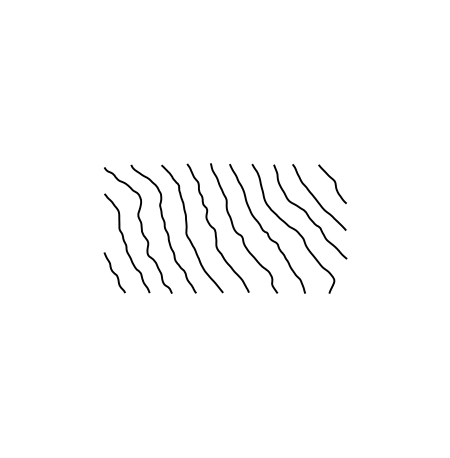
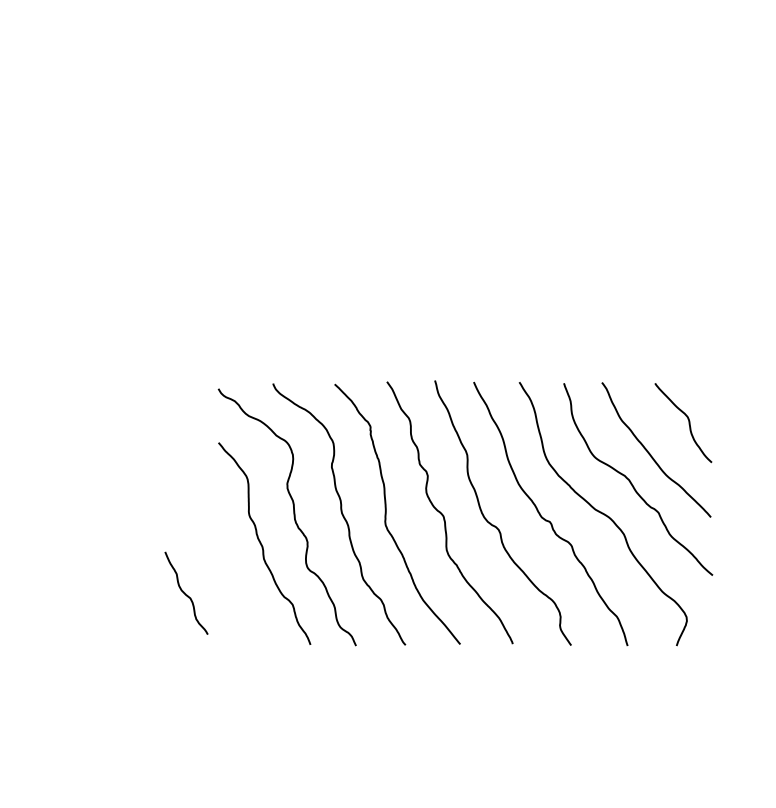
curve: (114, 272) -> (185, 592), moved

